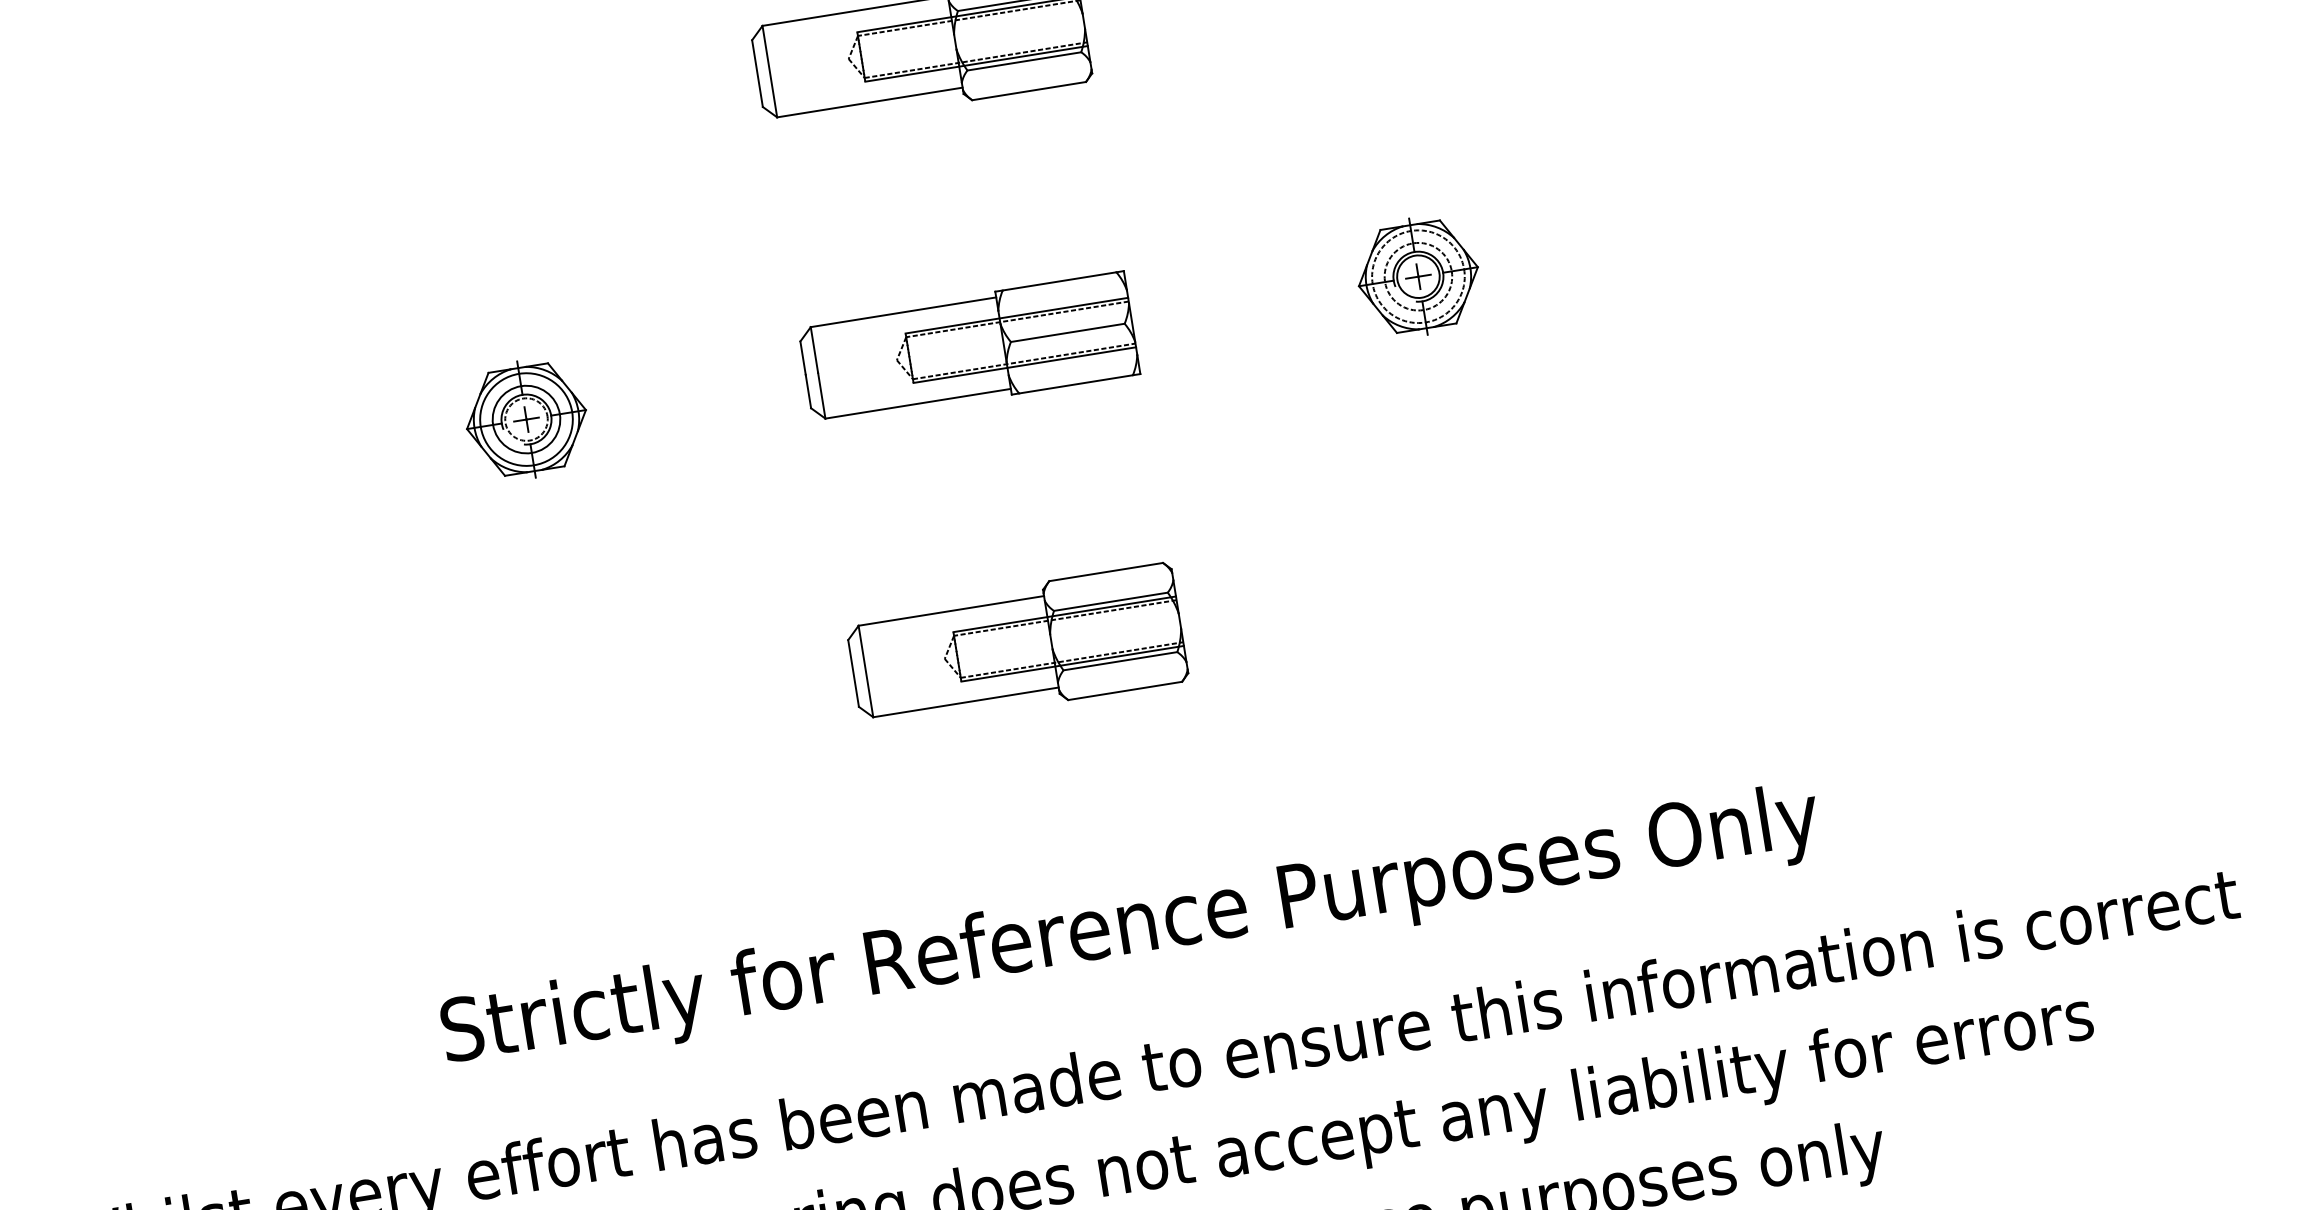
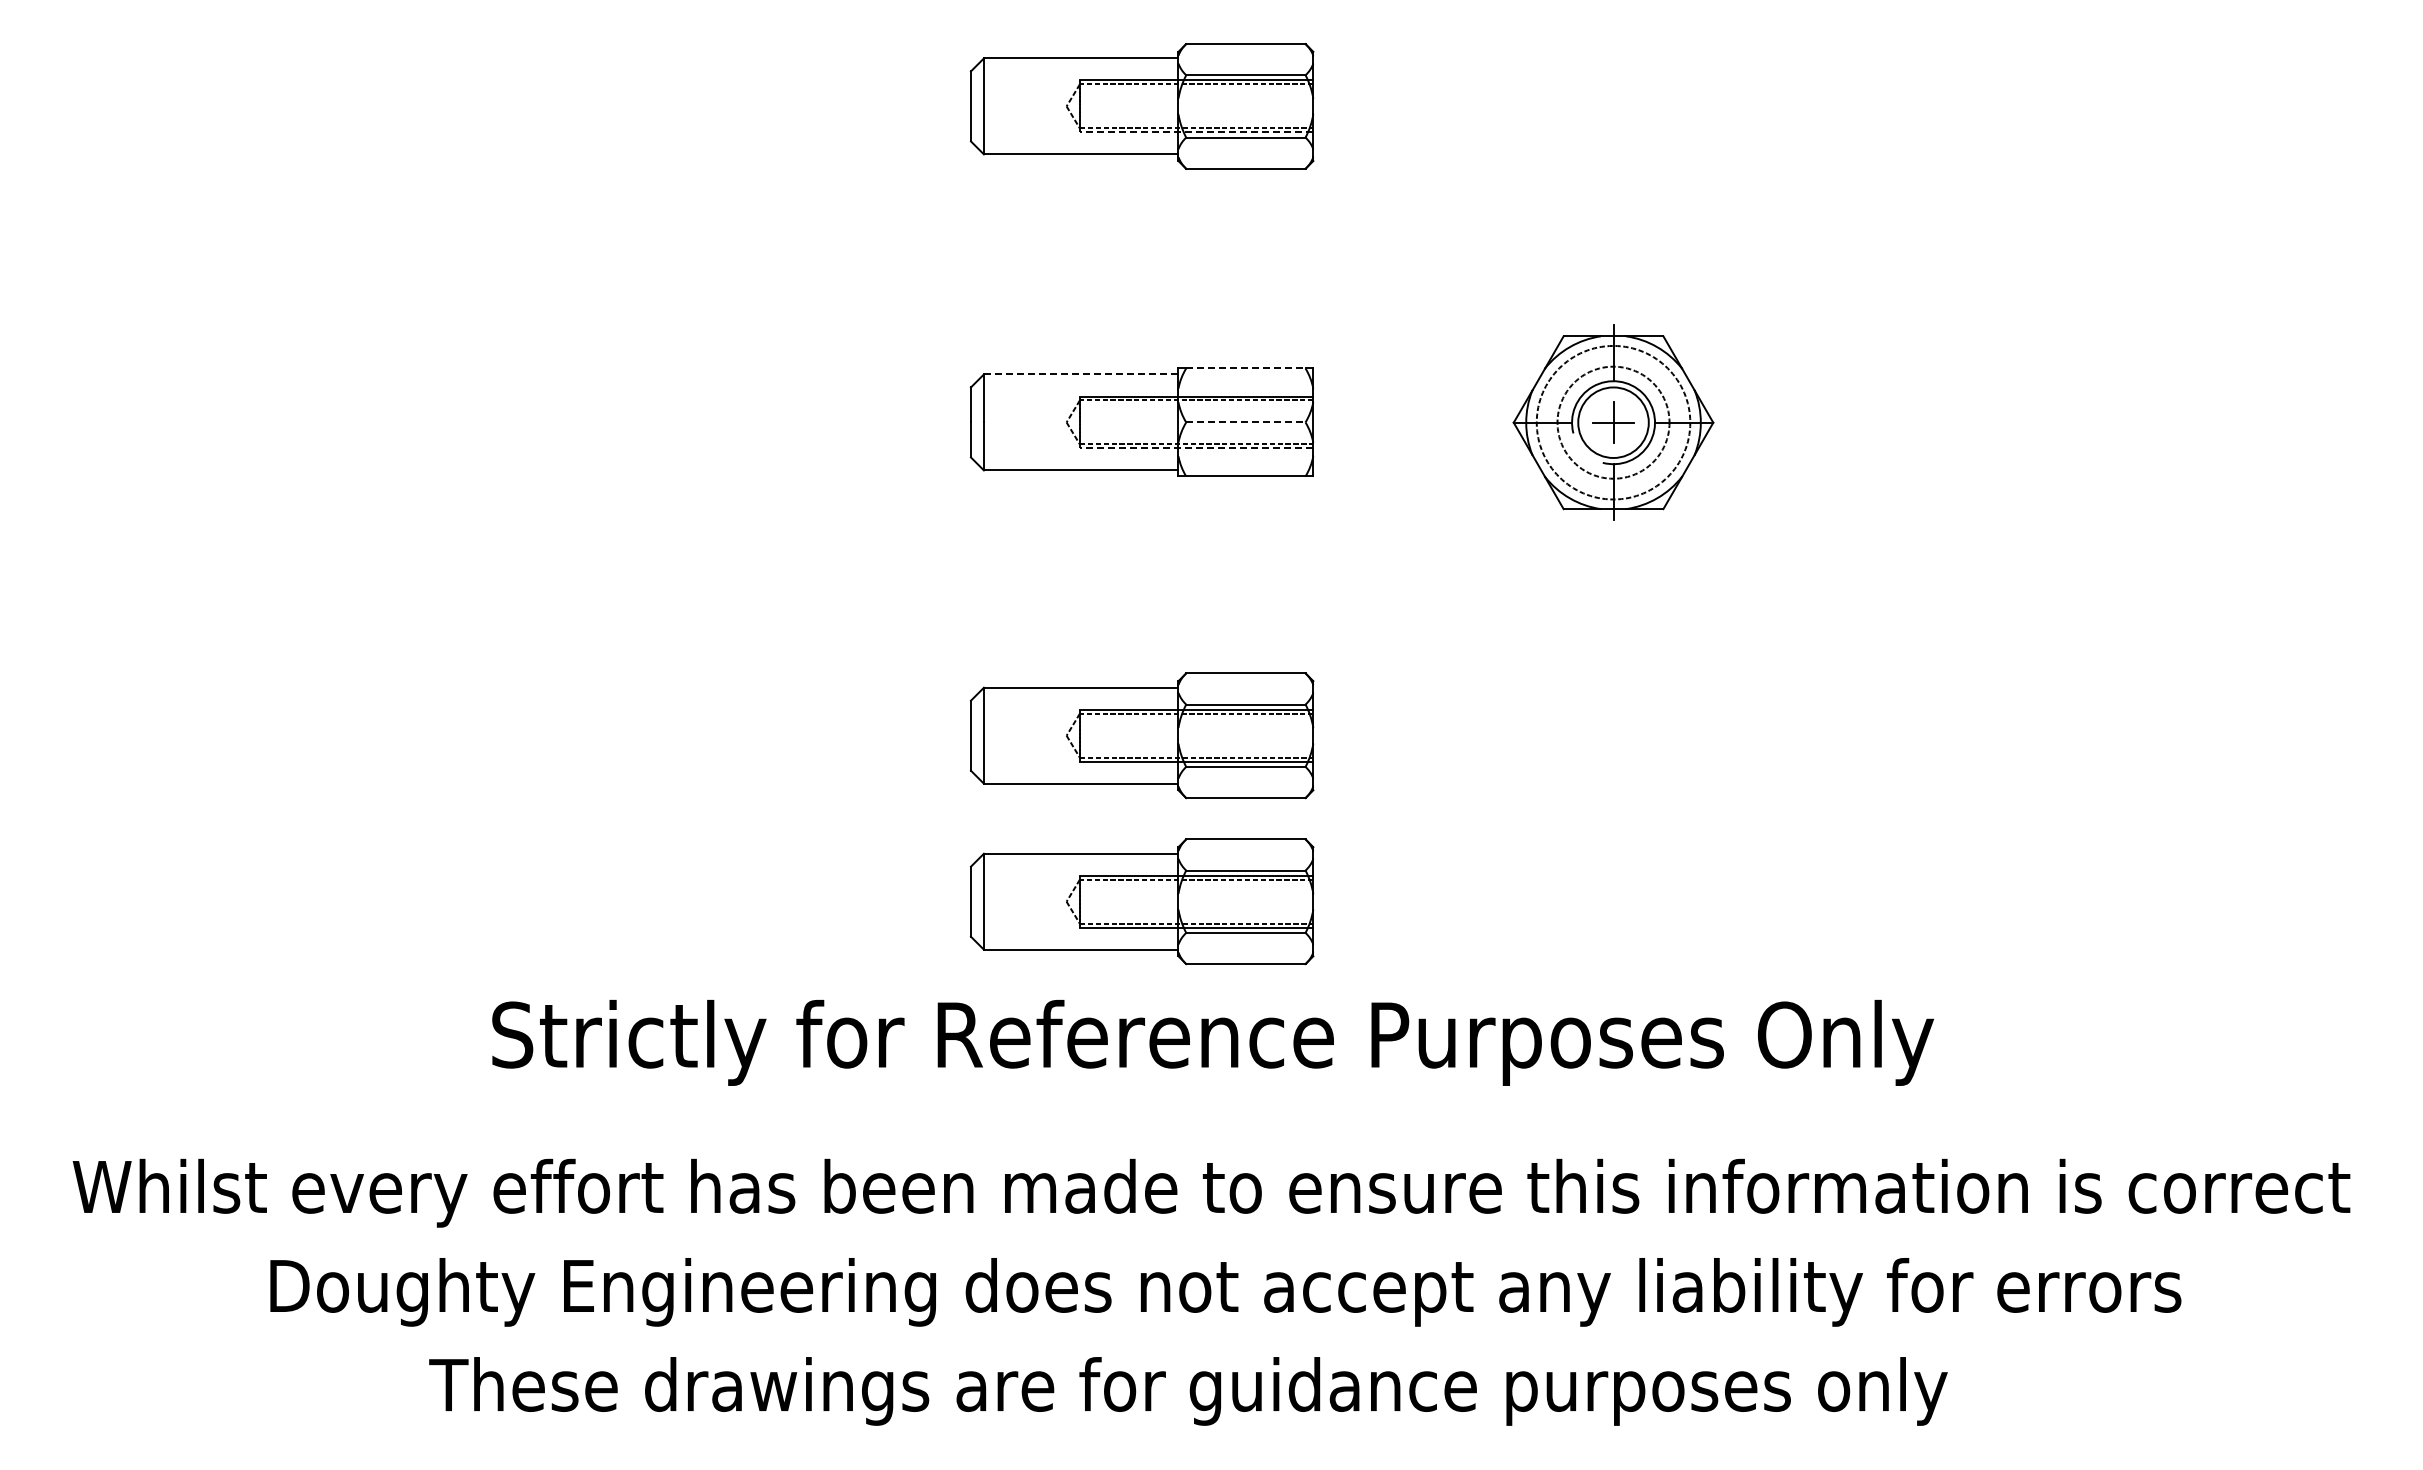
line: (976, 64) -> (1196, 132), solid -> dashed
part: (1418, 275) -> (1613, 421), size x1.6
line: (1059, 281) -> (1245, 368), solid -> dashed
line: (902, 312) -> (1080, 374), solid -> dashed
line: (1067, 332) -> (1245, 422), solid -> dashed
line: (1024, 365) -> (1196, 448), solid -> dashed
part: (525, 418) -> (677, 421), removed
part: (1041, 805) -> (1141, 901), added

